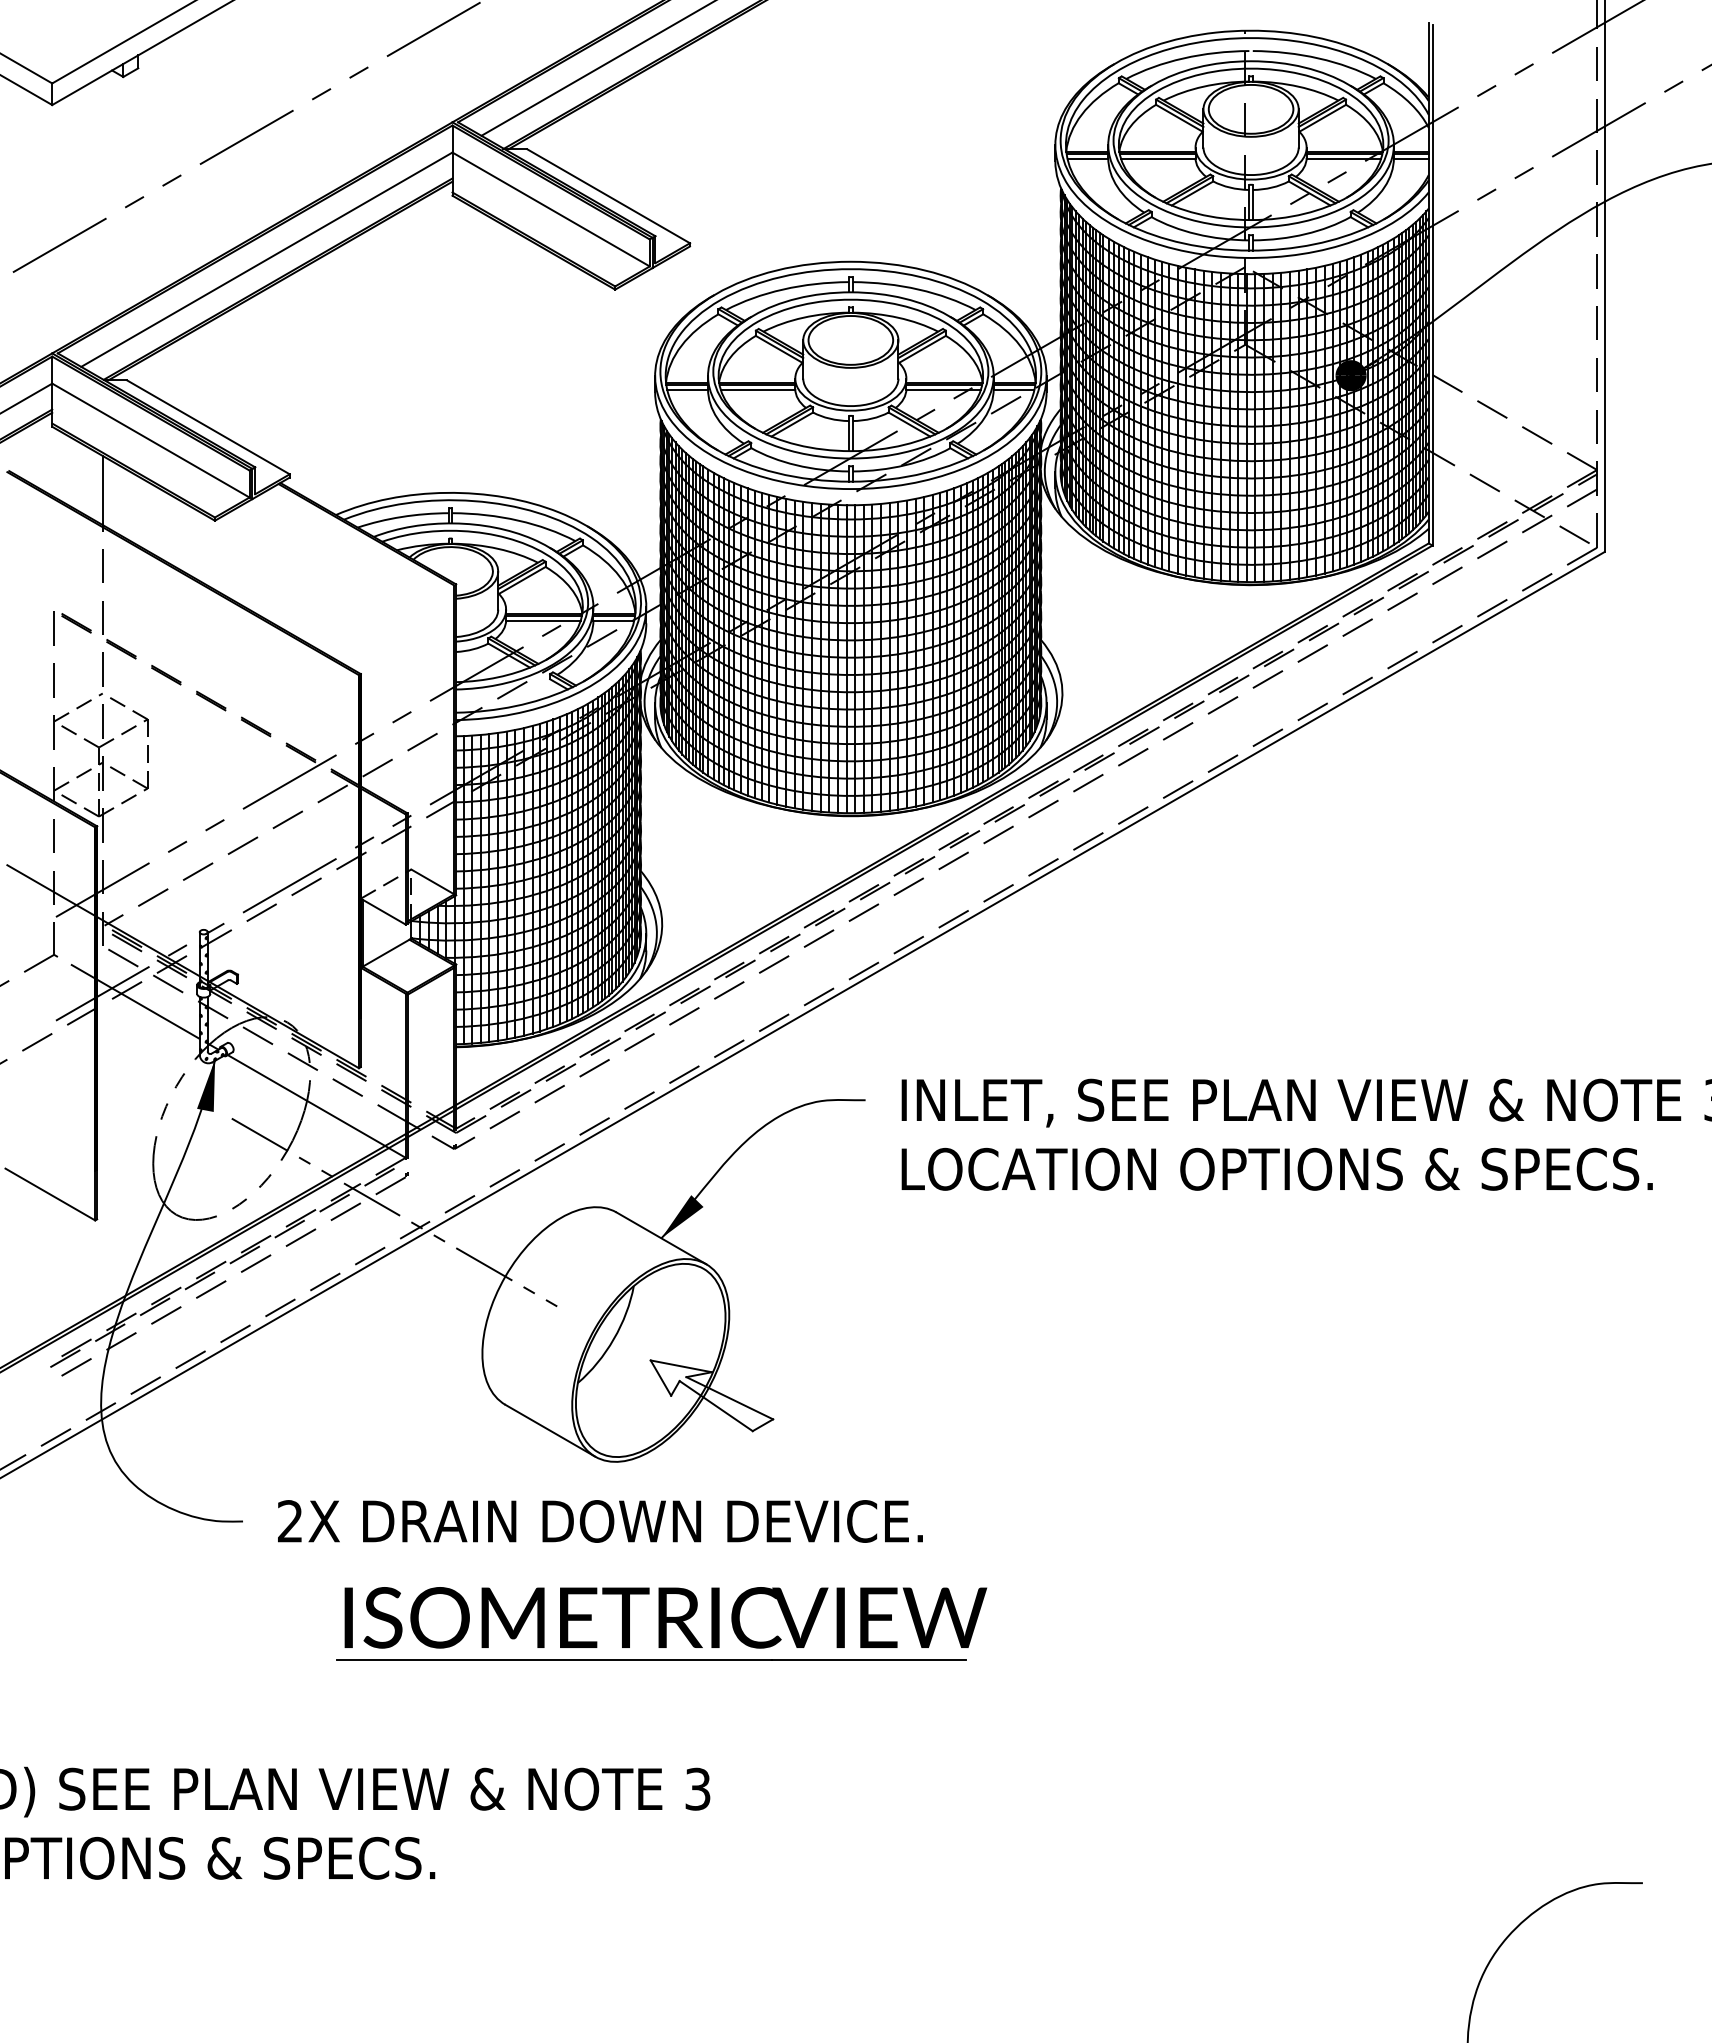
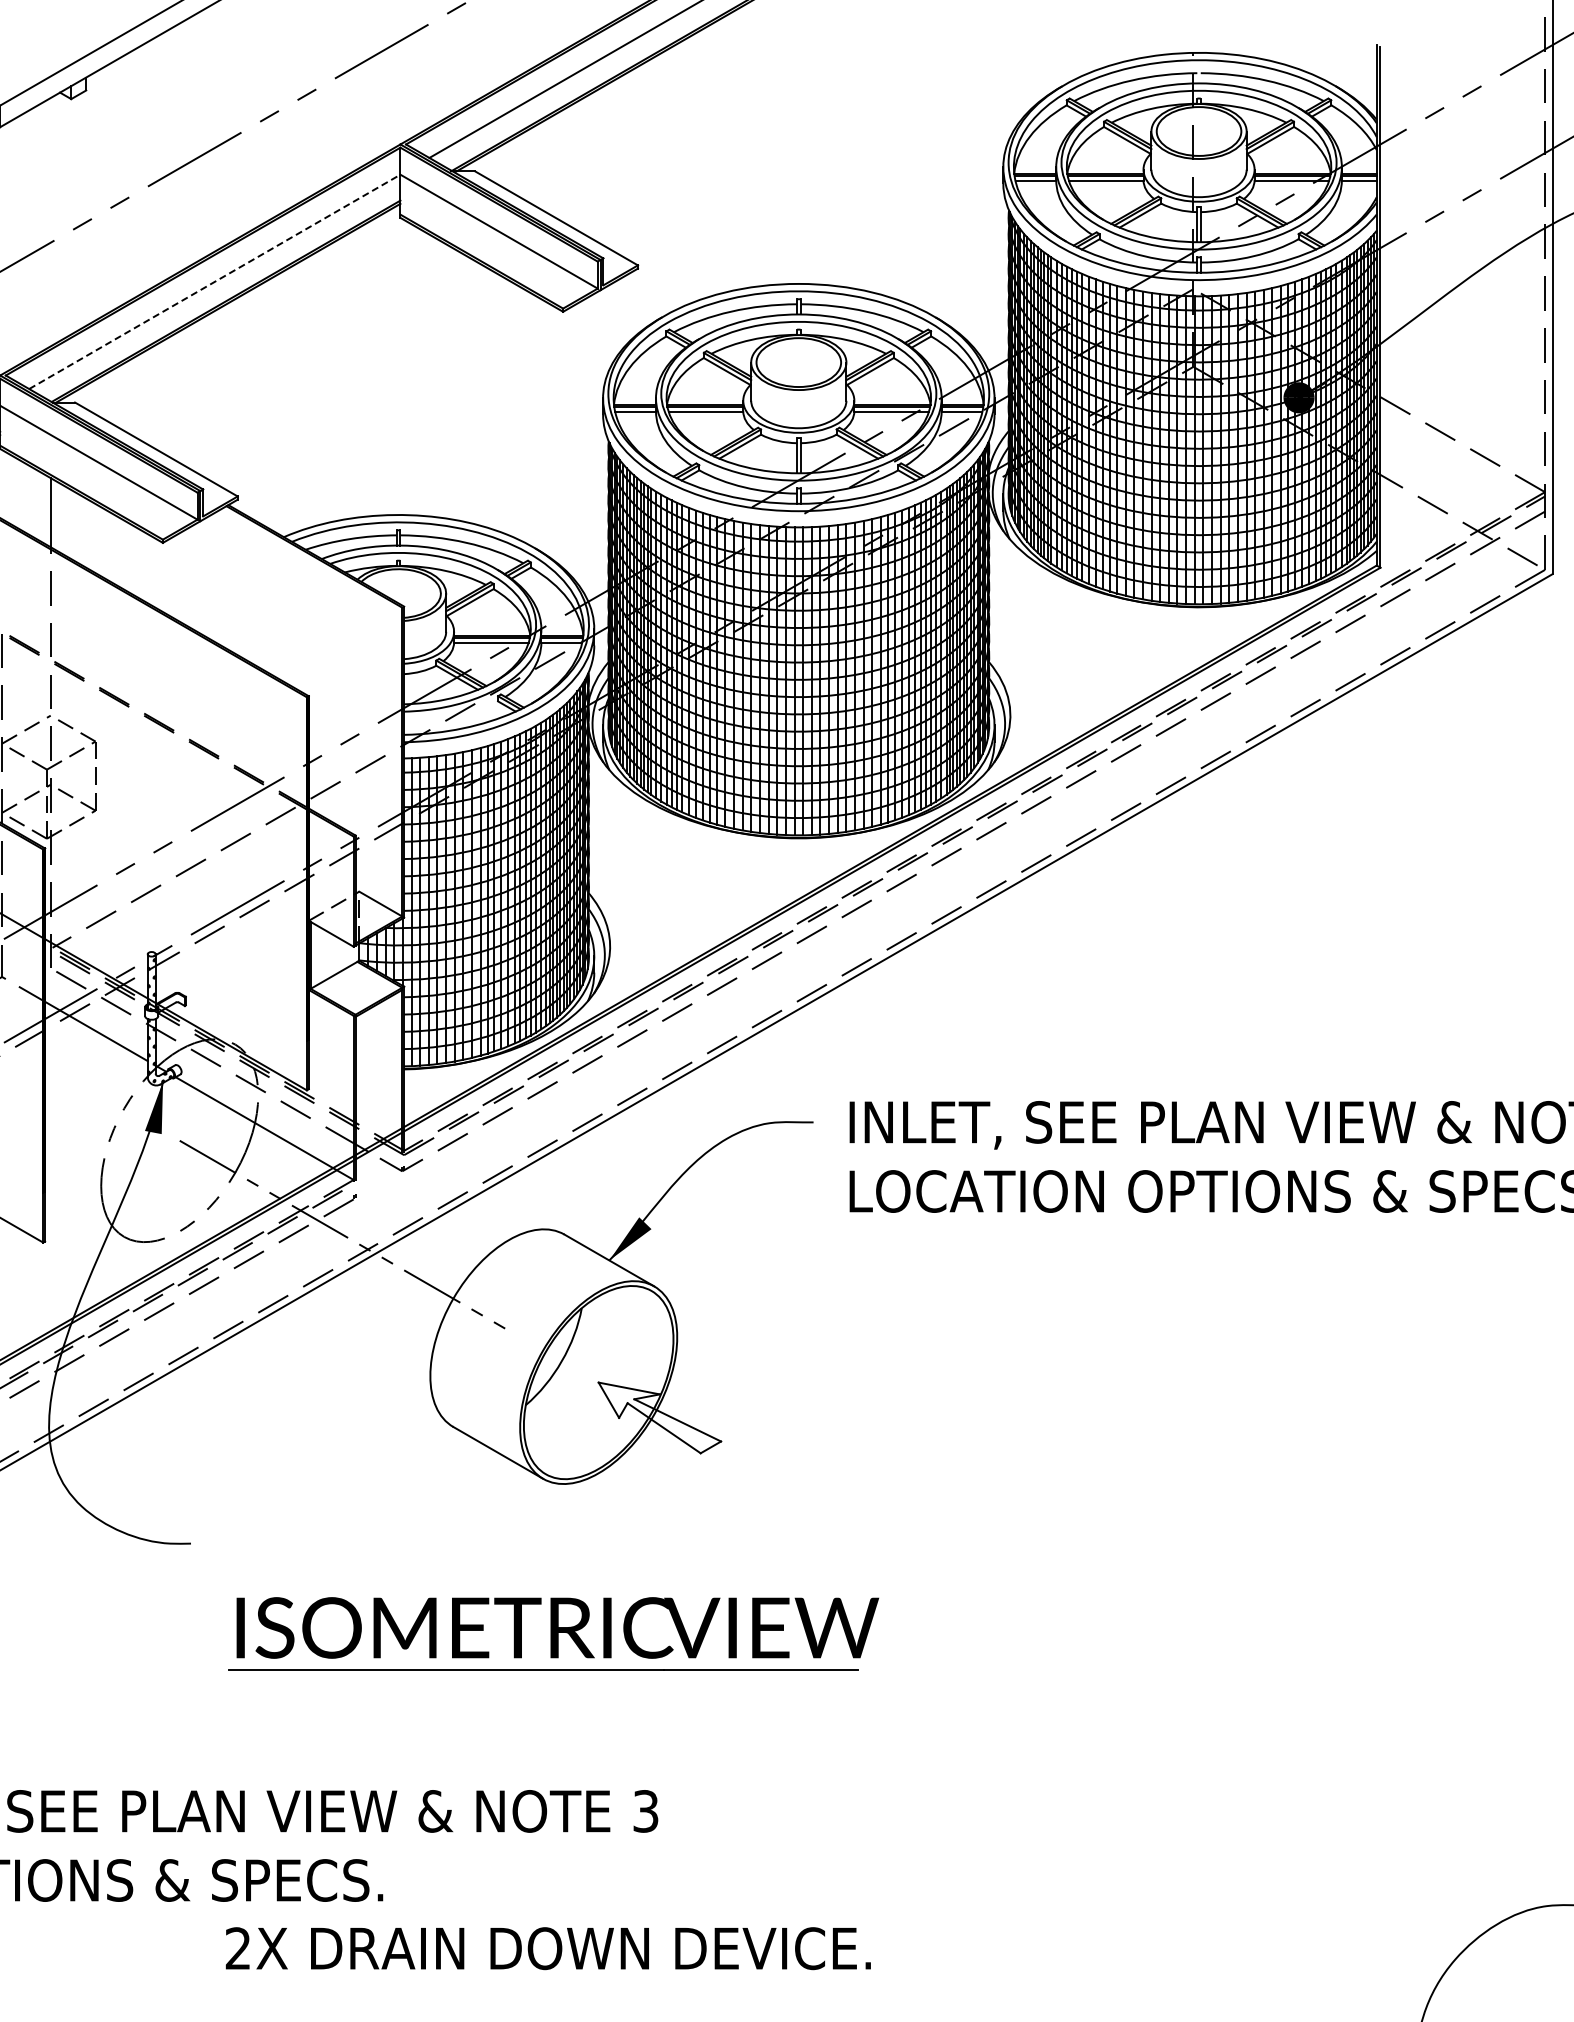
line: (267, 259) -> (215, 281), solid -> dashed
text: (600, 1521) -> (548, 1948), moved
part: (661, 1623) -> (553, 1633), moved

